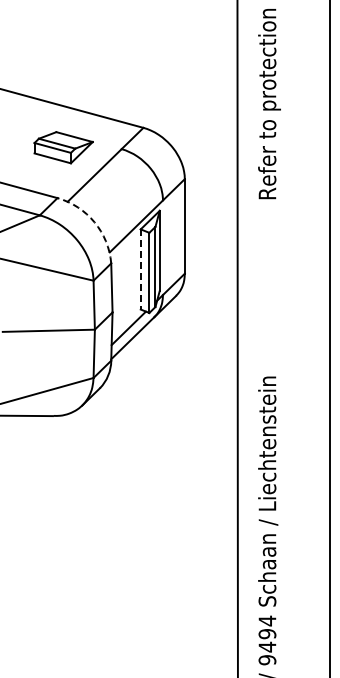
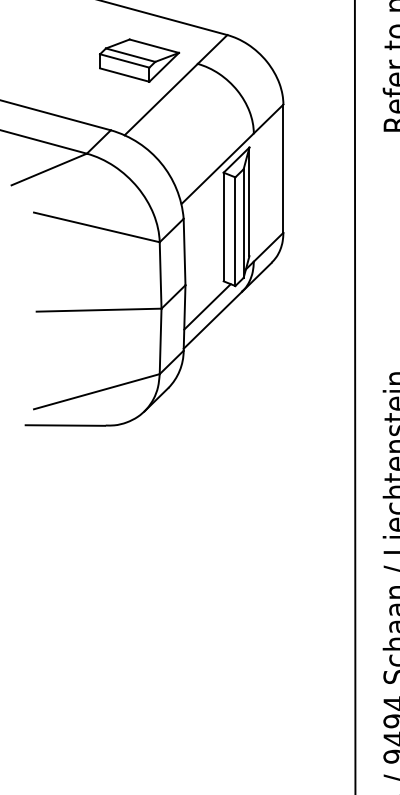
part: (63, 147) -> (139, 60), moved
arc: (94, 222) -> (160, 163), dashed -> solid
line: (140, 269) -> (223, 227), dashed -> solid

